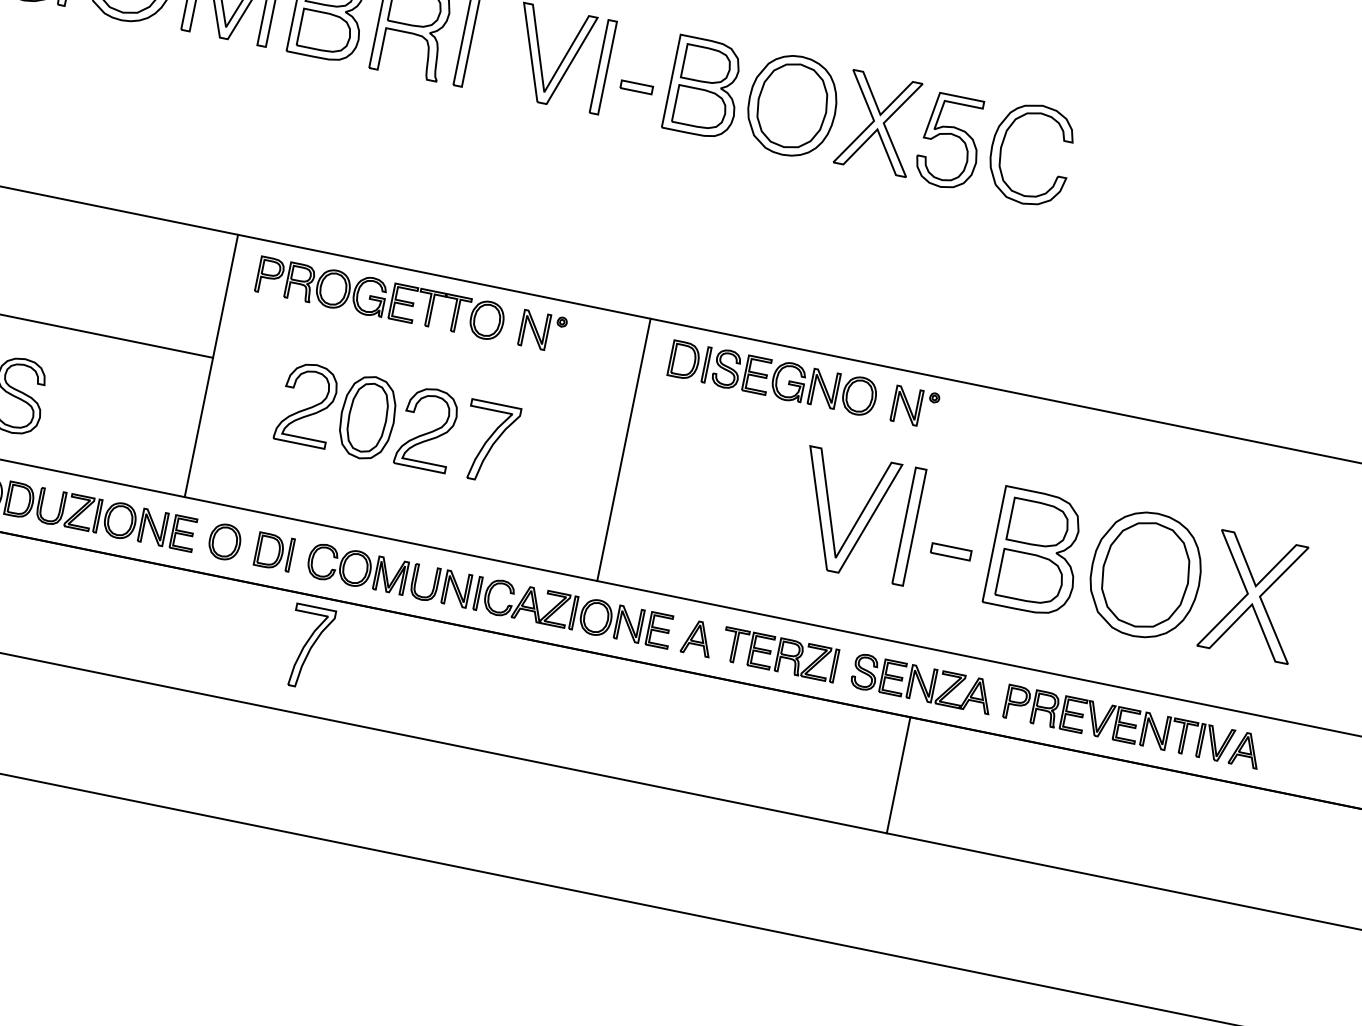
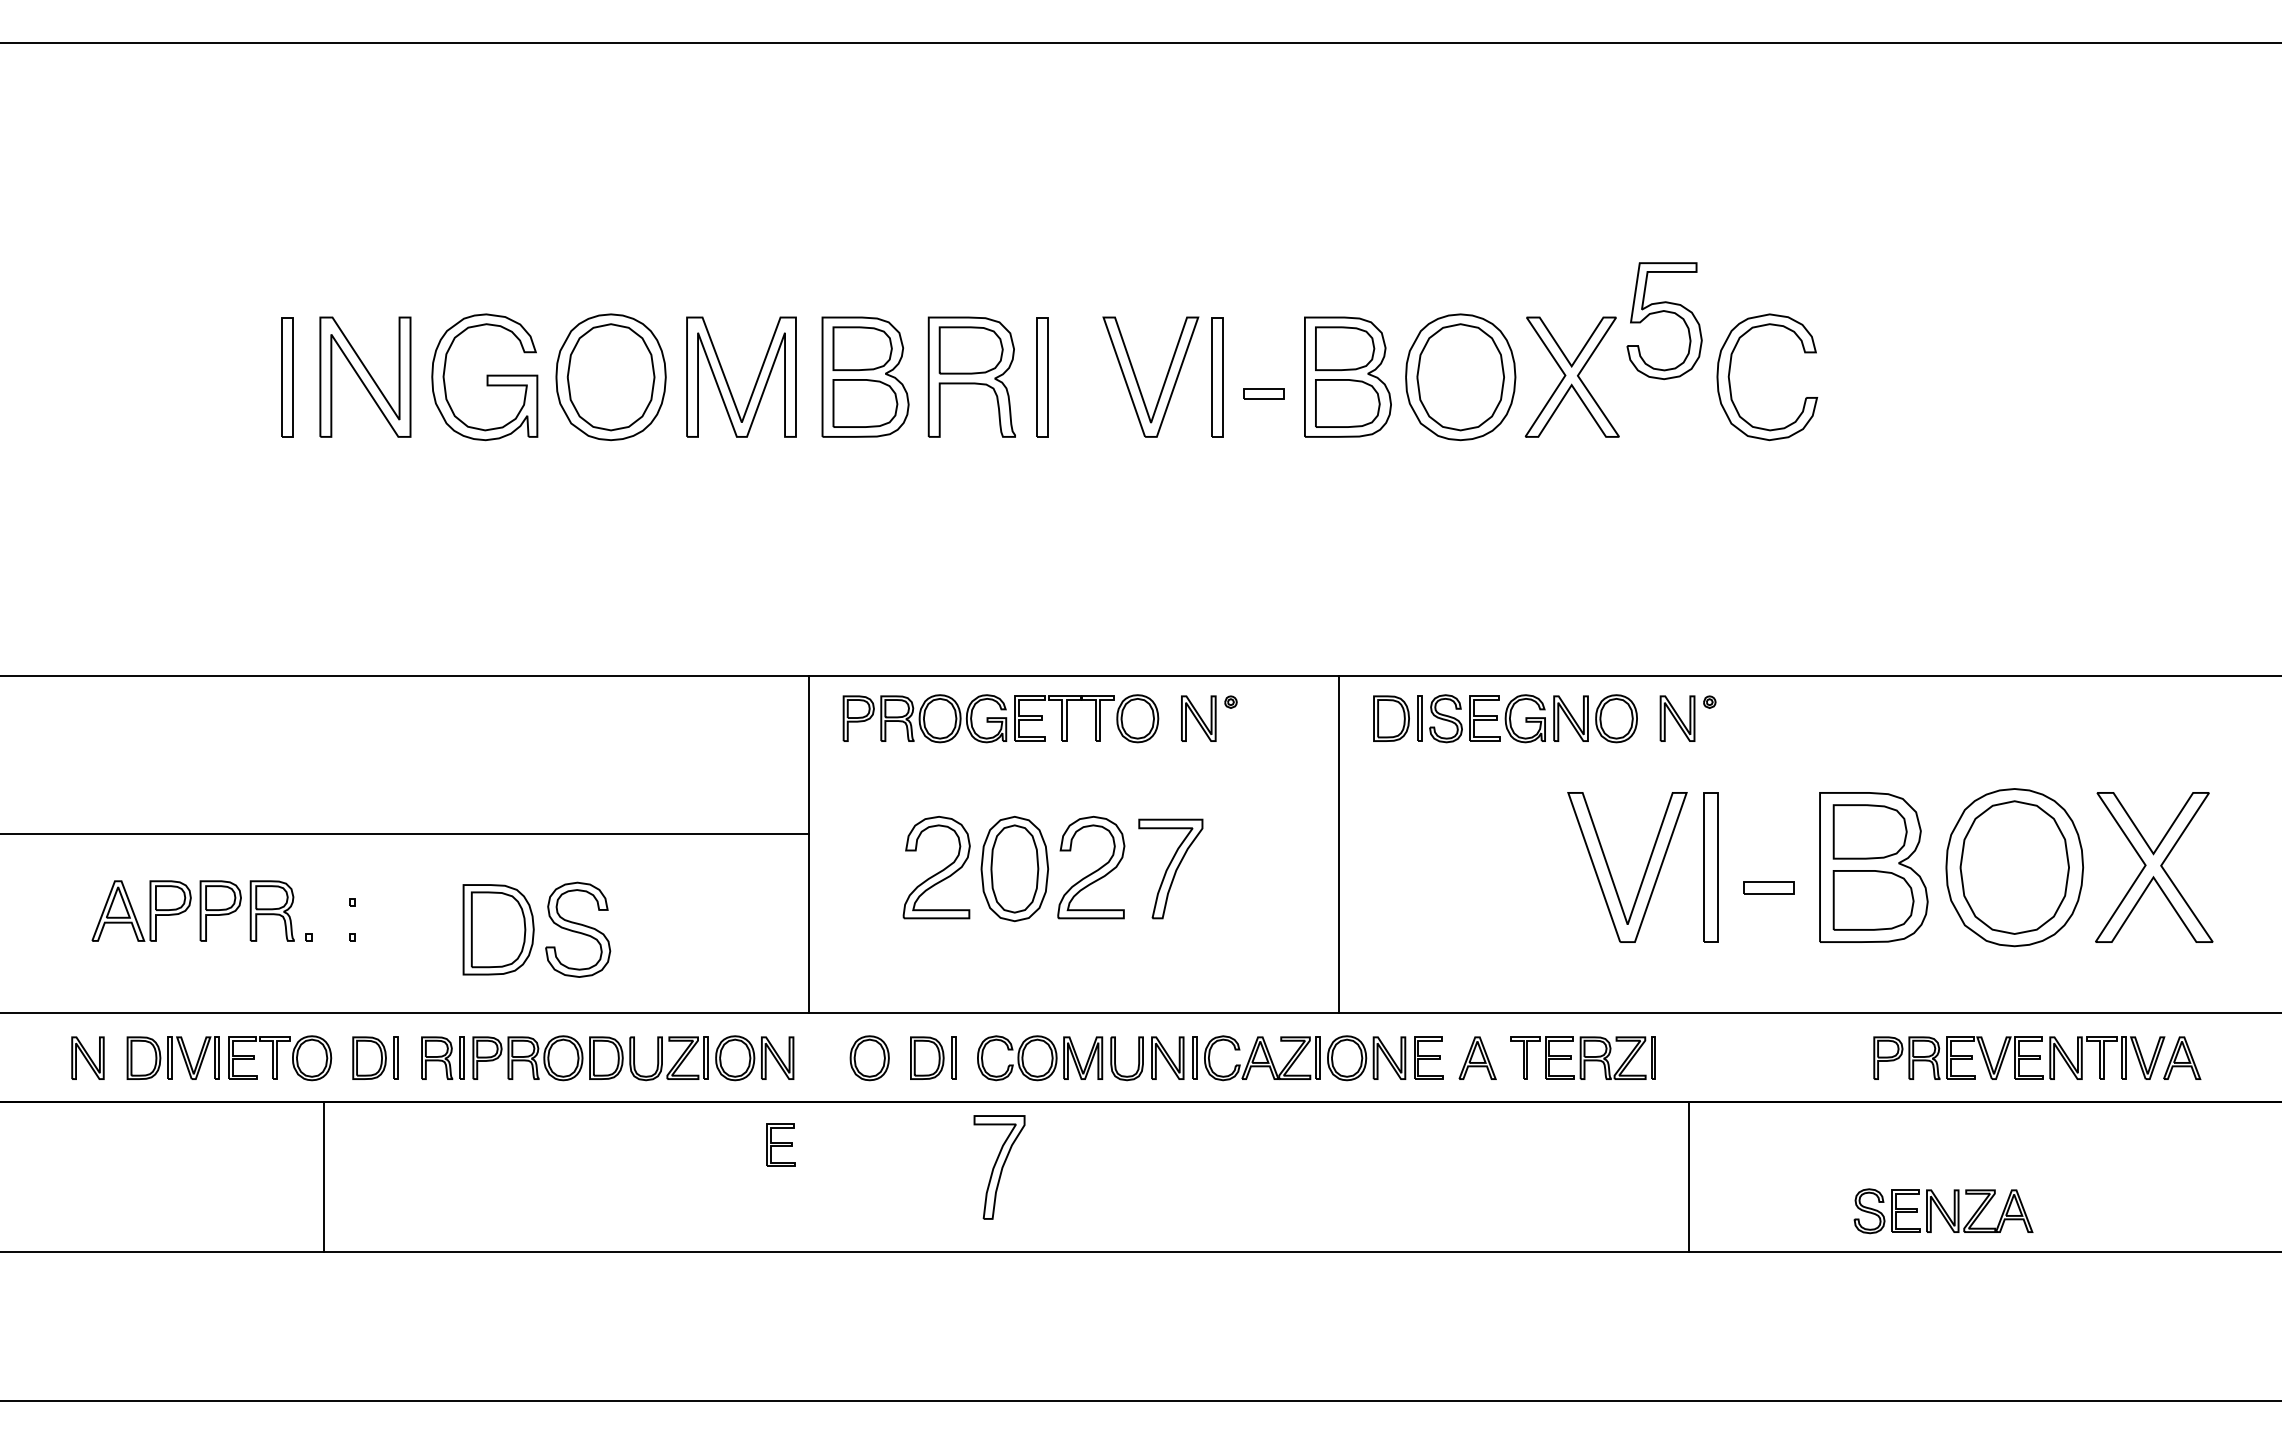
part: (952, 135) -> (1665, 312), moved
part: (183, 532) -> (780, 1144), moved
part: (922, 684) -> (1943, 1211), moved
line: (898, 774) -> (1688, 1176), moved

